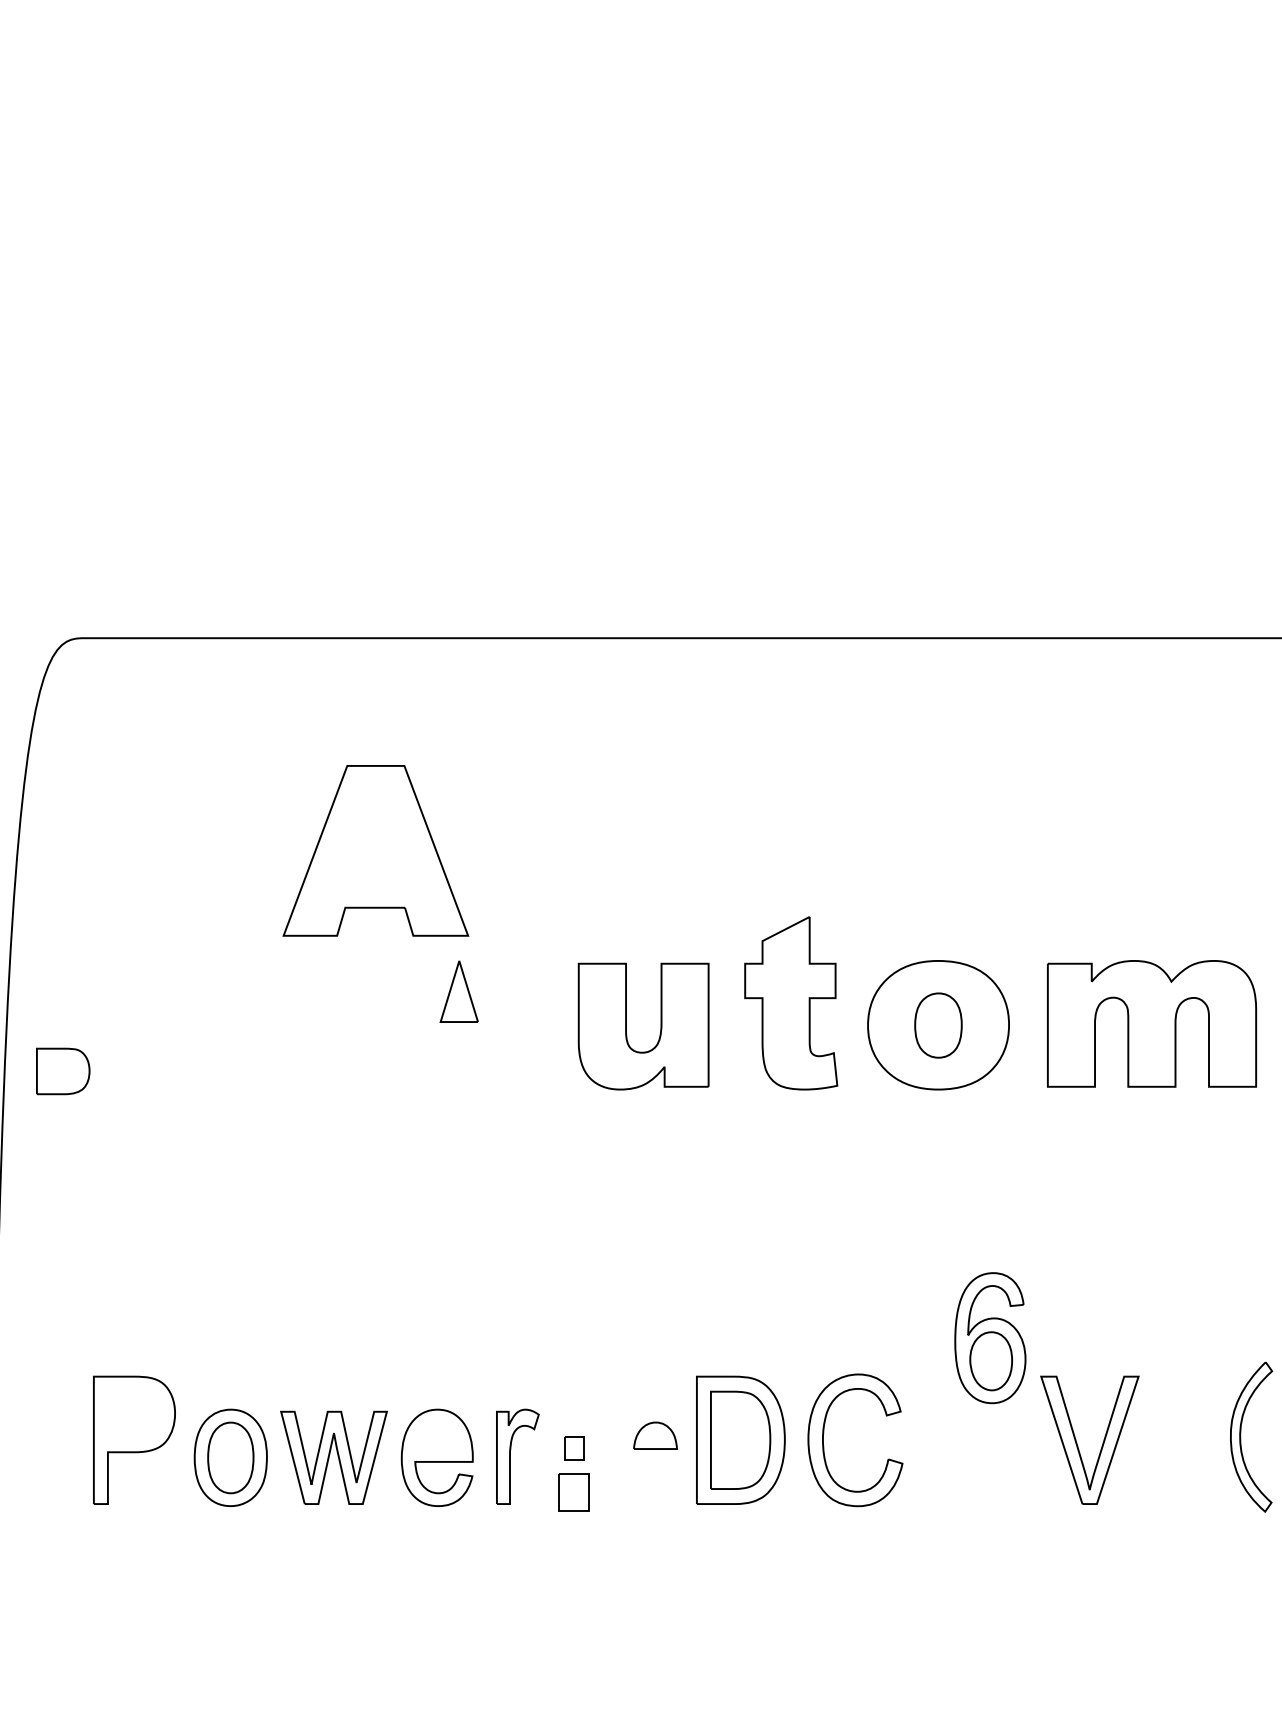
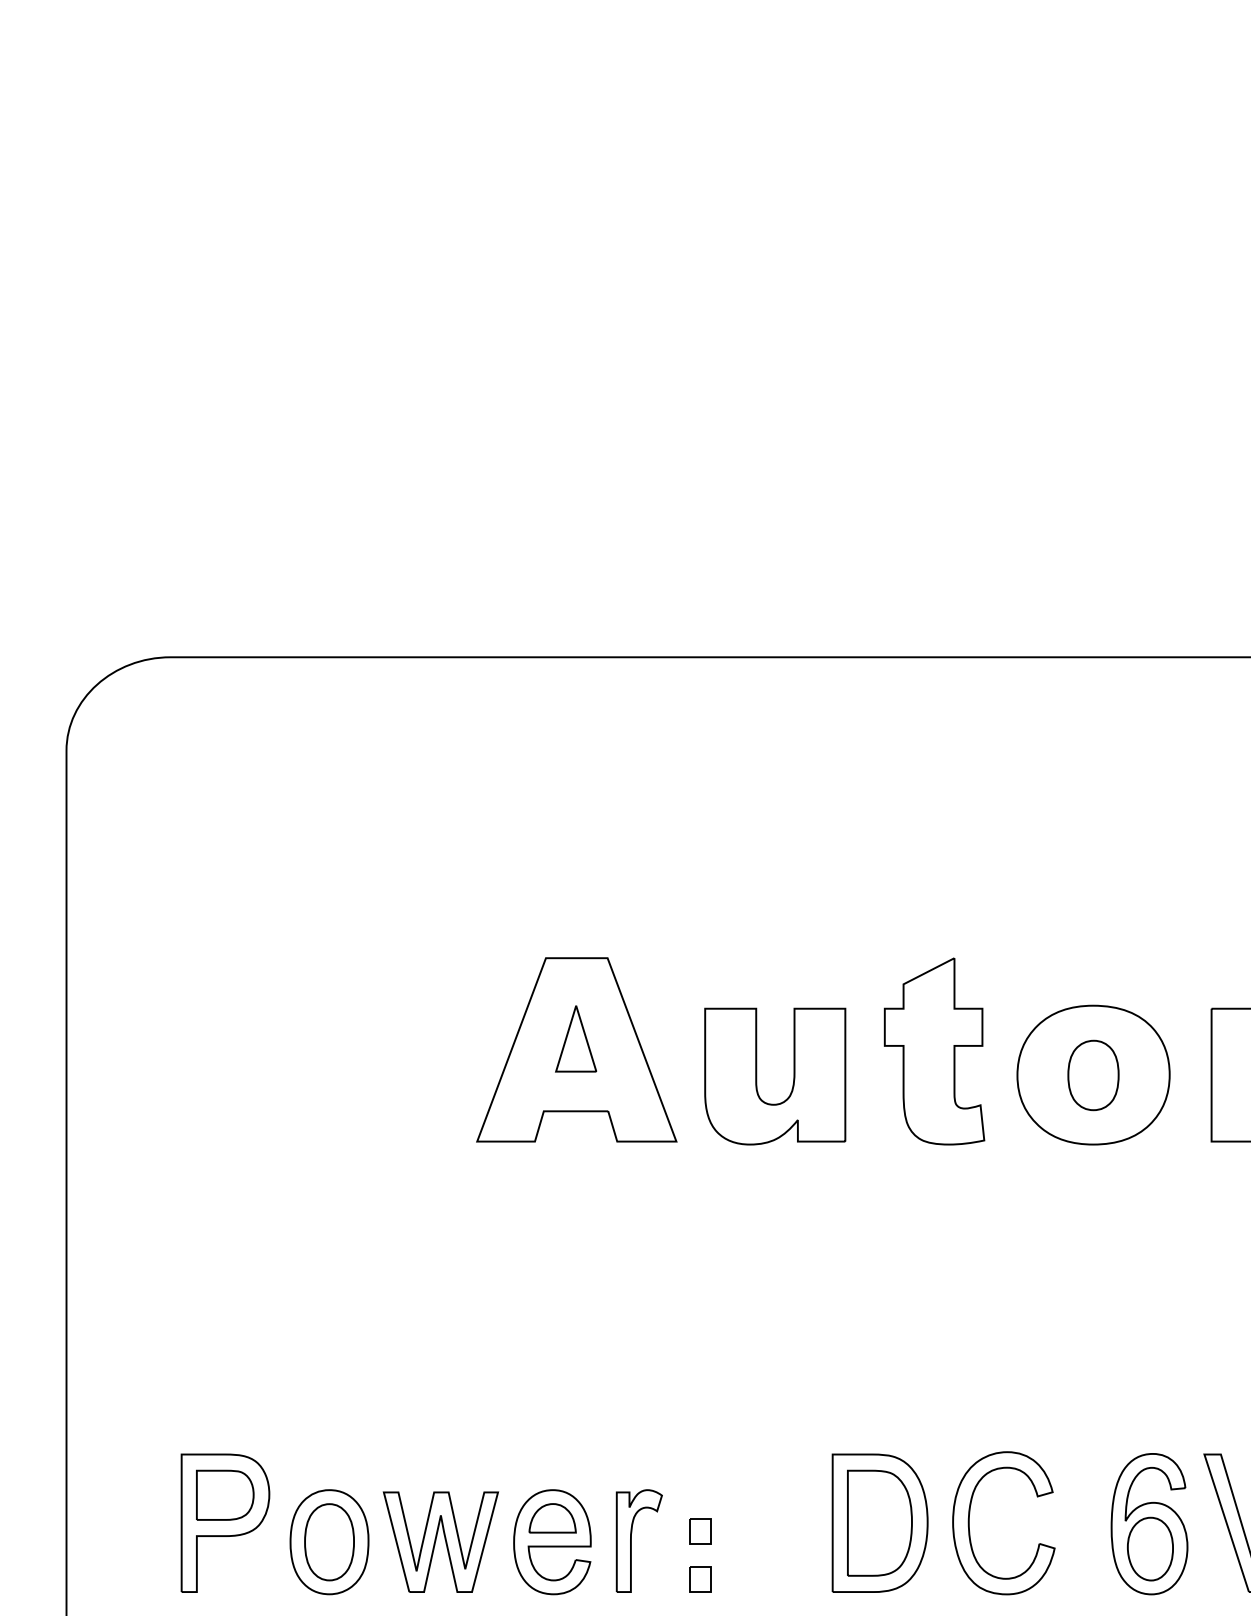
part: (375, 850) -> (576, 1049), moved
part: (63, 1071) -> (225, 1495), moved
part: (990, 1338) -> (1149, 1524), moved
part: (655, 1435) -> (552, 1518), moved
part: (574, 1492) -> (700, 1579), size x0.62

